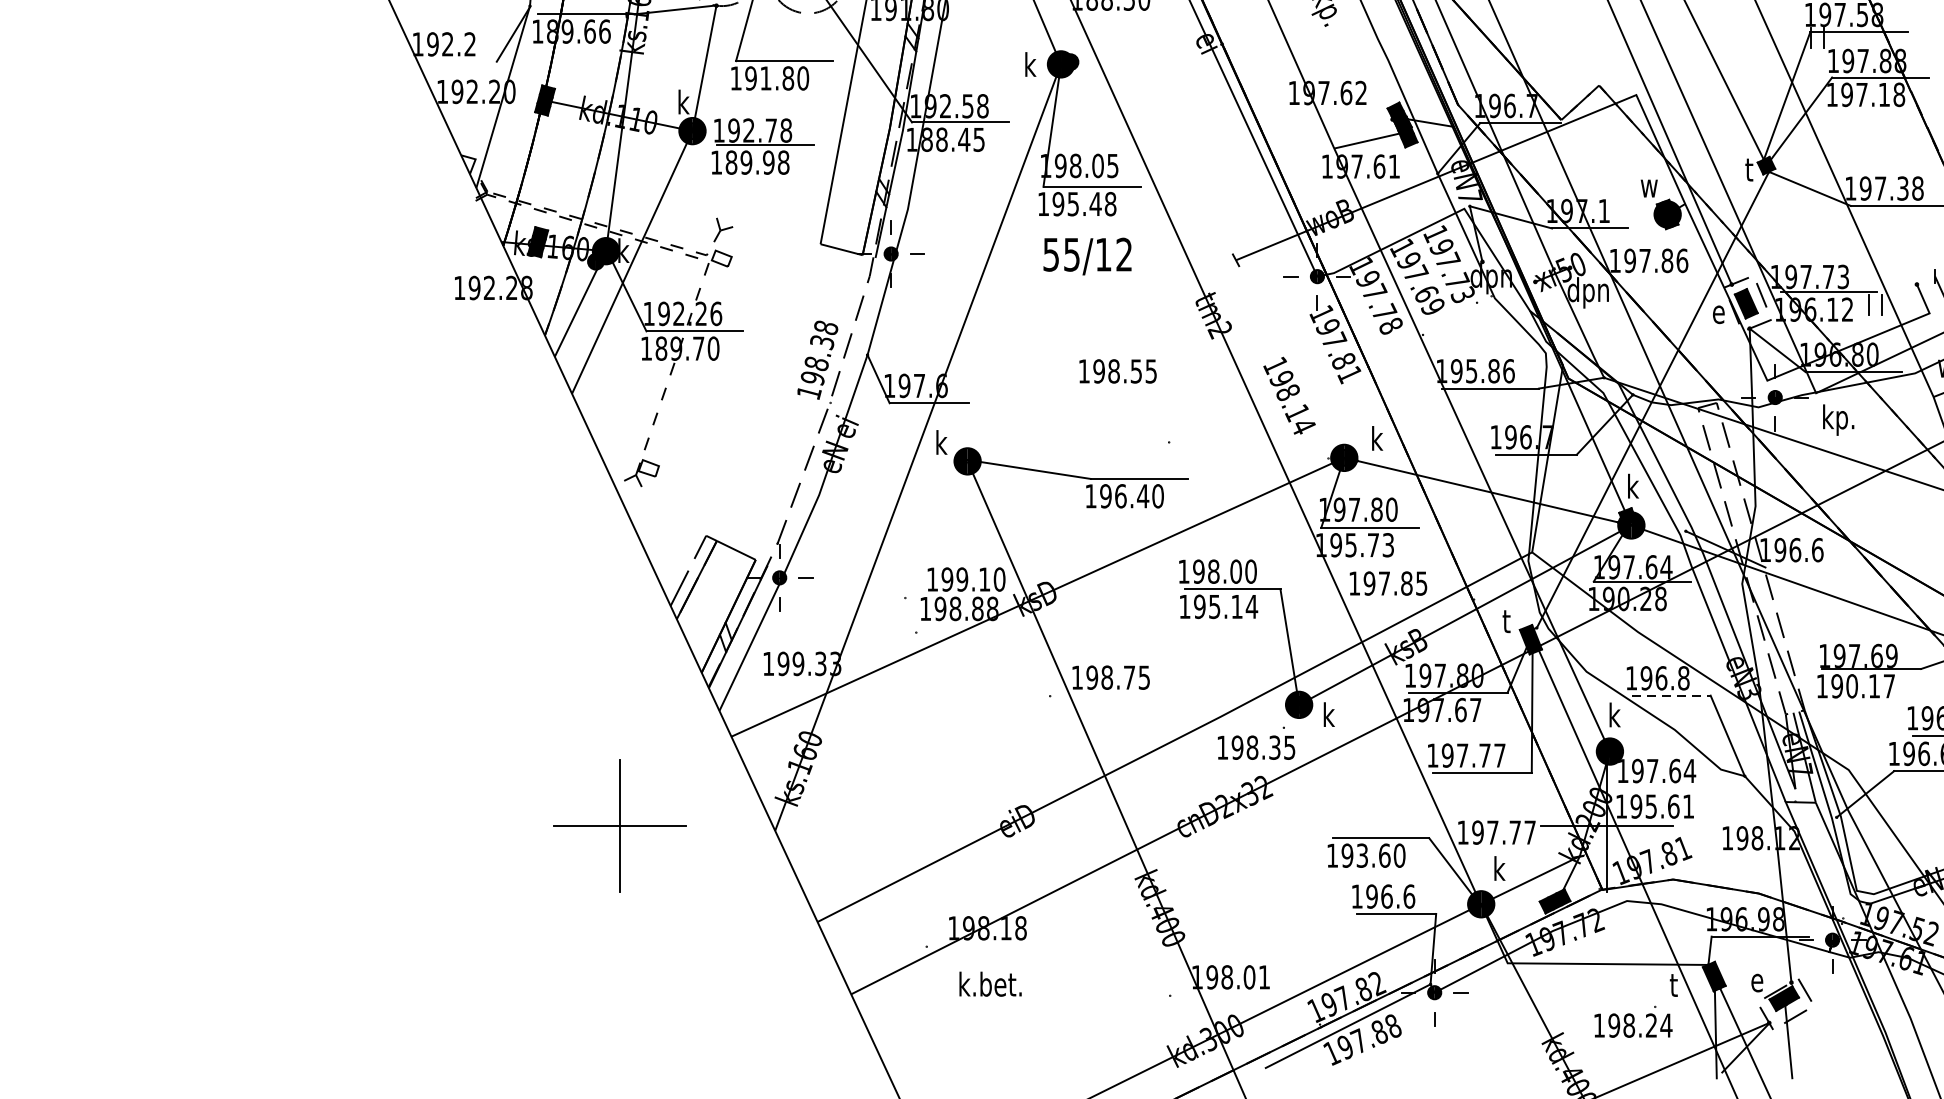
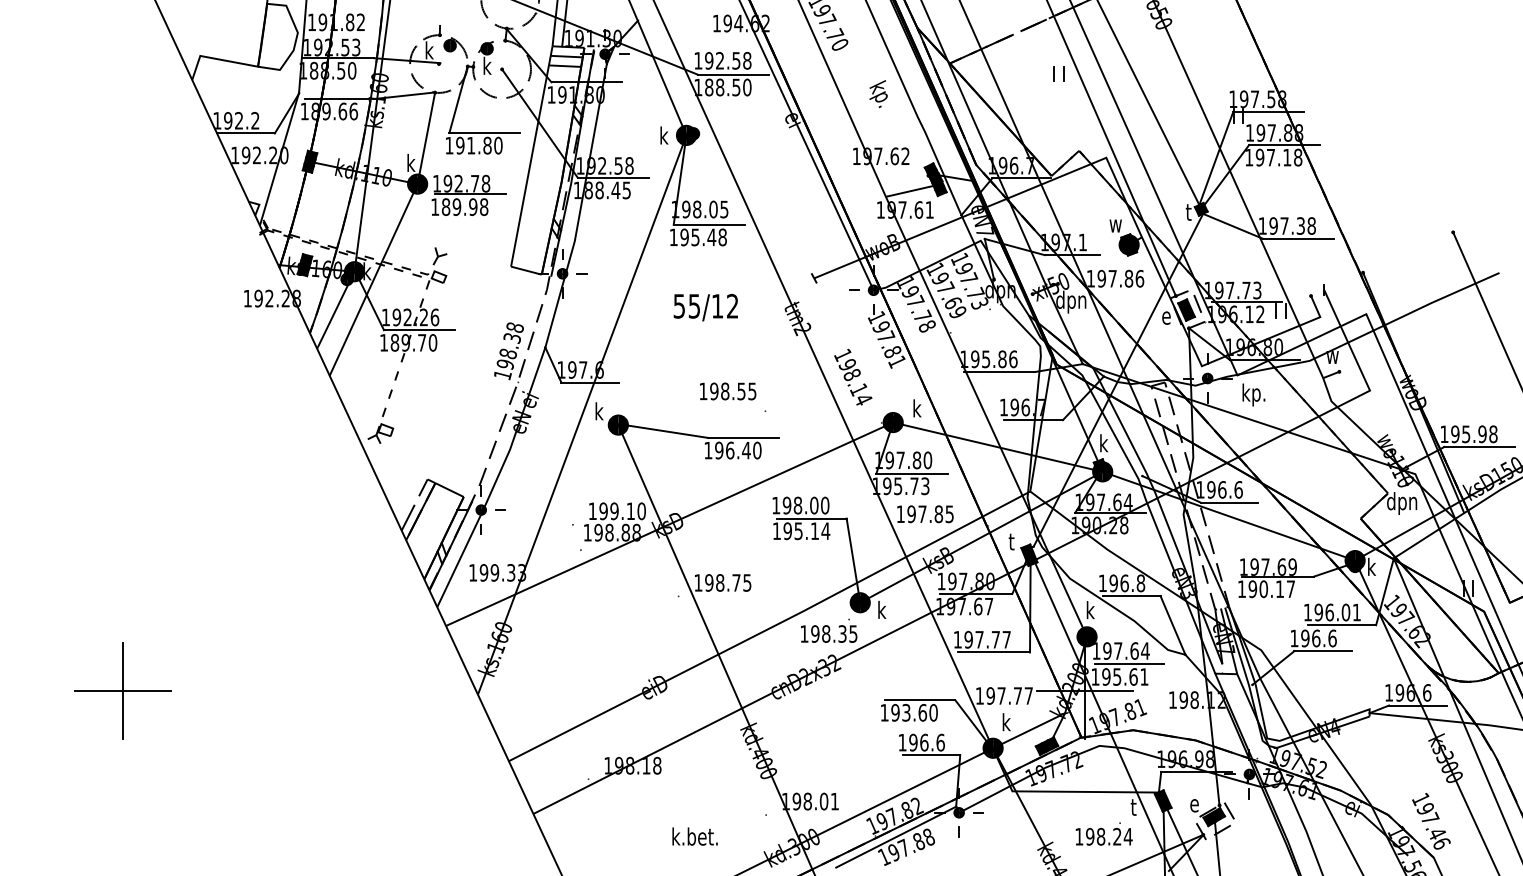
line: (456, 61) -> (245, 133), added
text: (1087, 256) -> (705, 307), moved
text: (1118, 371) -> (728, 391), moved
line: (1805, 567) -> (1229, 502), added
line: (1670, 696) -> (1131, 596), dashed -> solid
line: (1668, 789) -> (1129, 664), added
part: (619, 825) -> (122, 690), moved
text: (989, 984) -> (694, 836), moved

